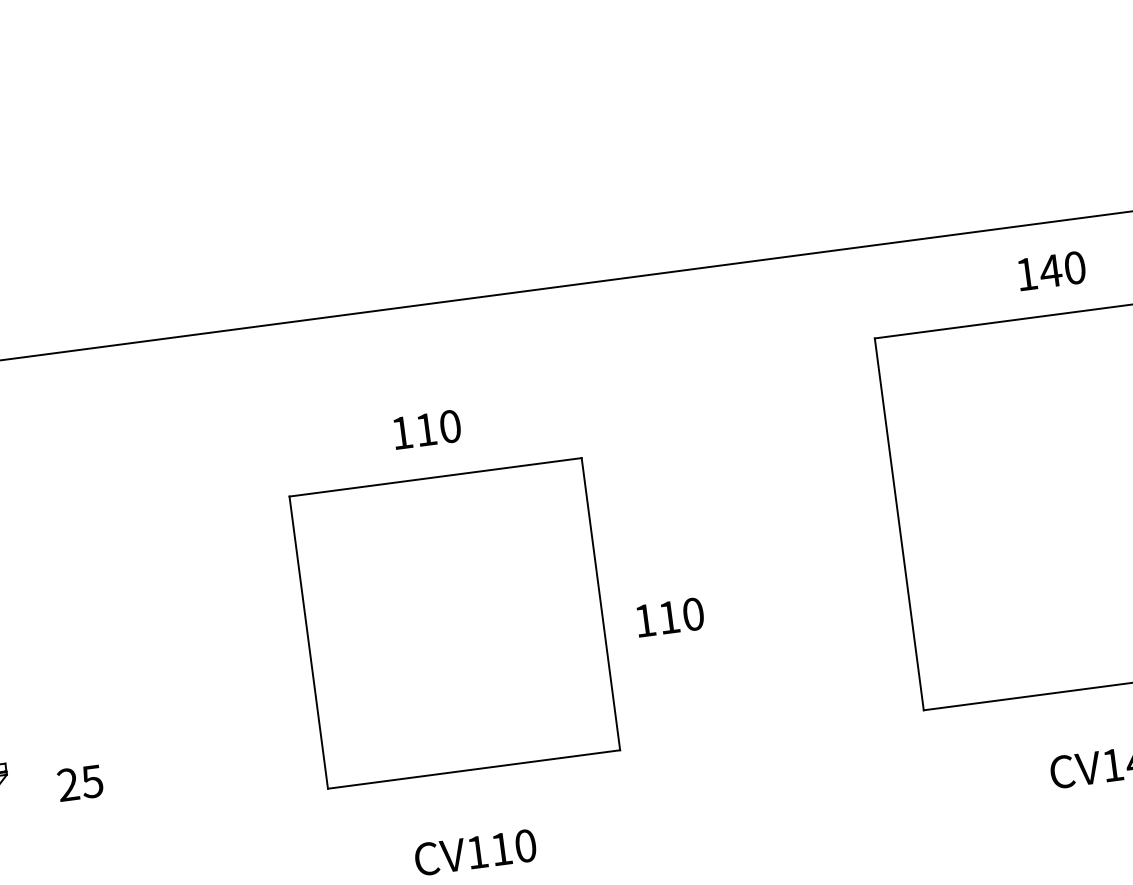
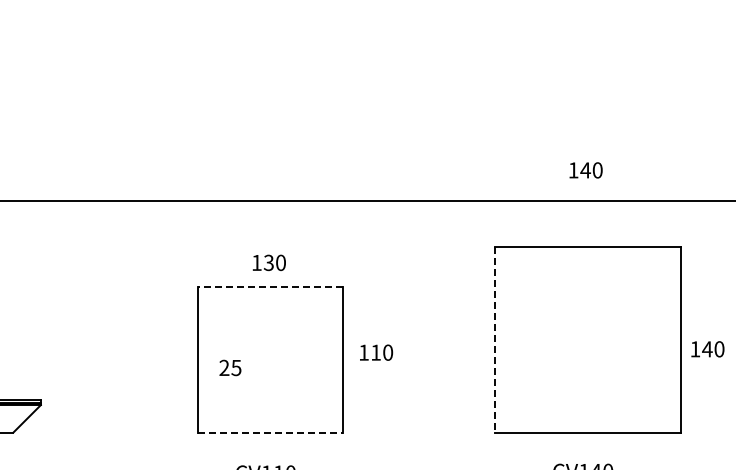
text: (1050, 271) -> (585, 170), moved
text: (425, 429) -> (268, 262), 110 -> 130
line: (435, 476) -> (270, 286), solid -> dashed
line: (898, 523) -> (494, 339), solid -> dashed
text: (670, 616) -> (376, 352), moved
line: (474, 769) -> (270, 432), solid -> dashed
text: (80, 782) -> (230, 367), moved

